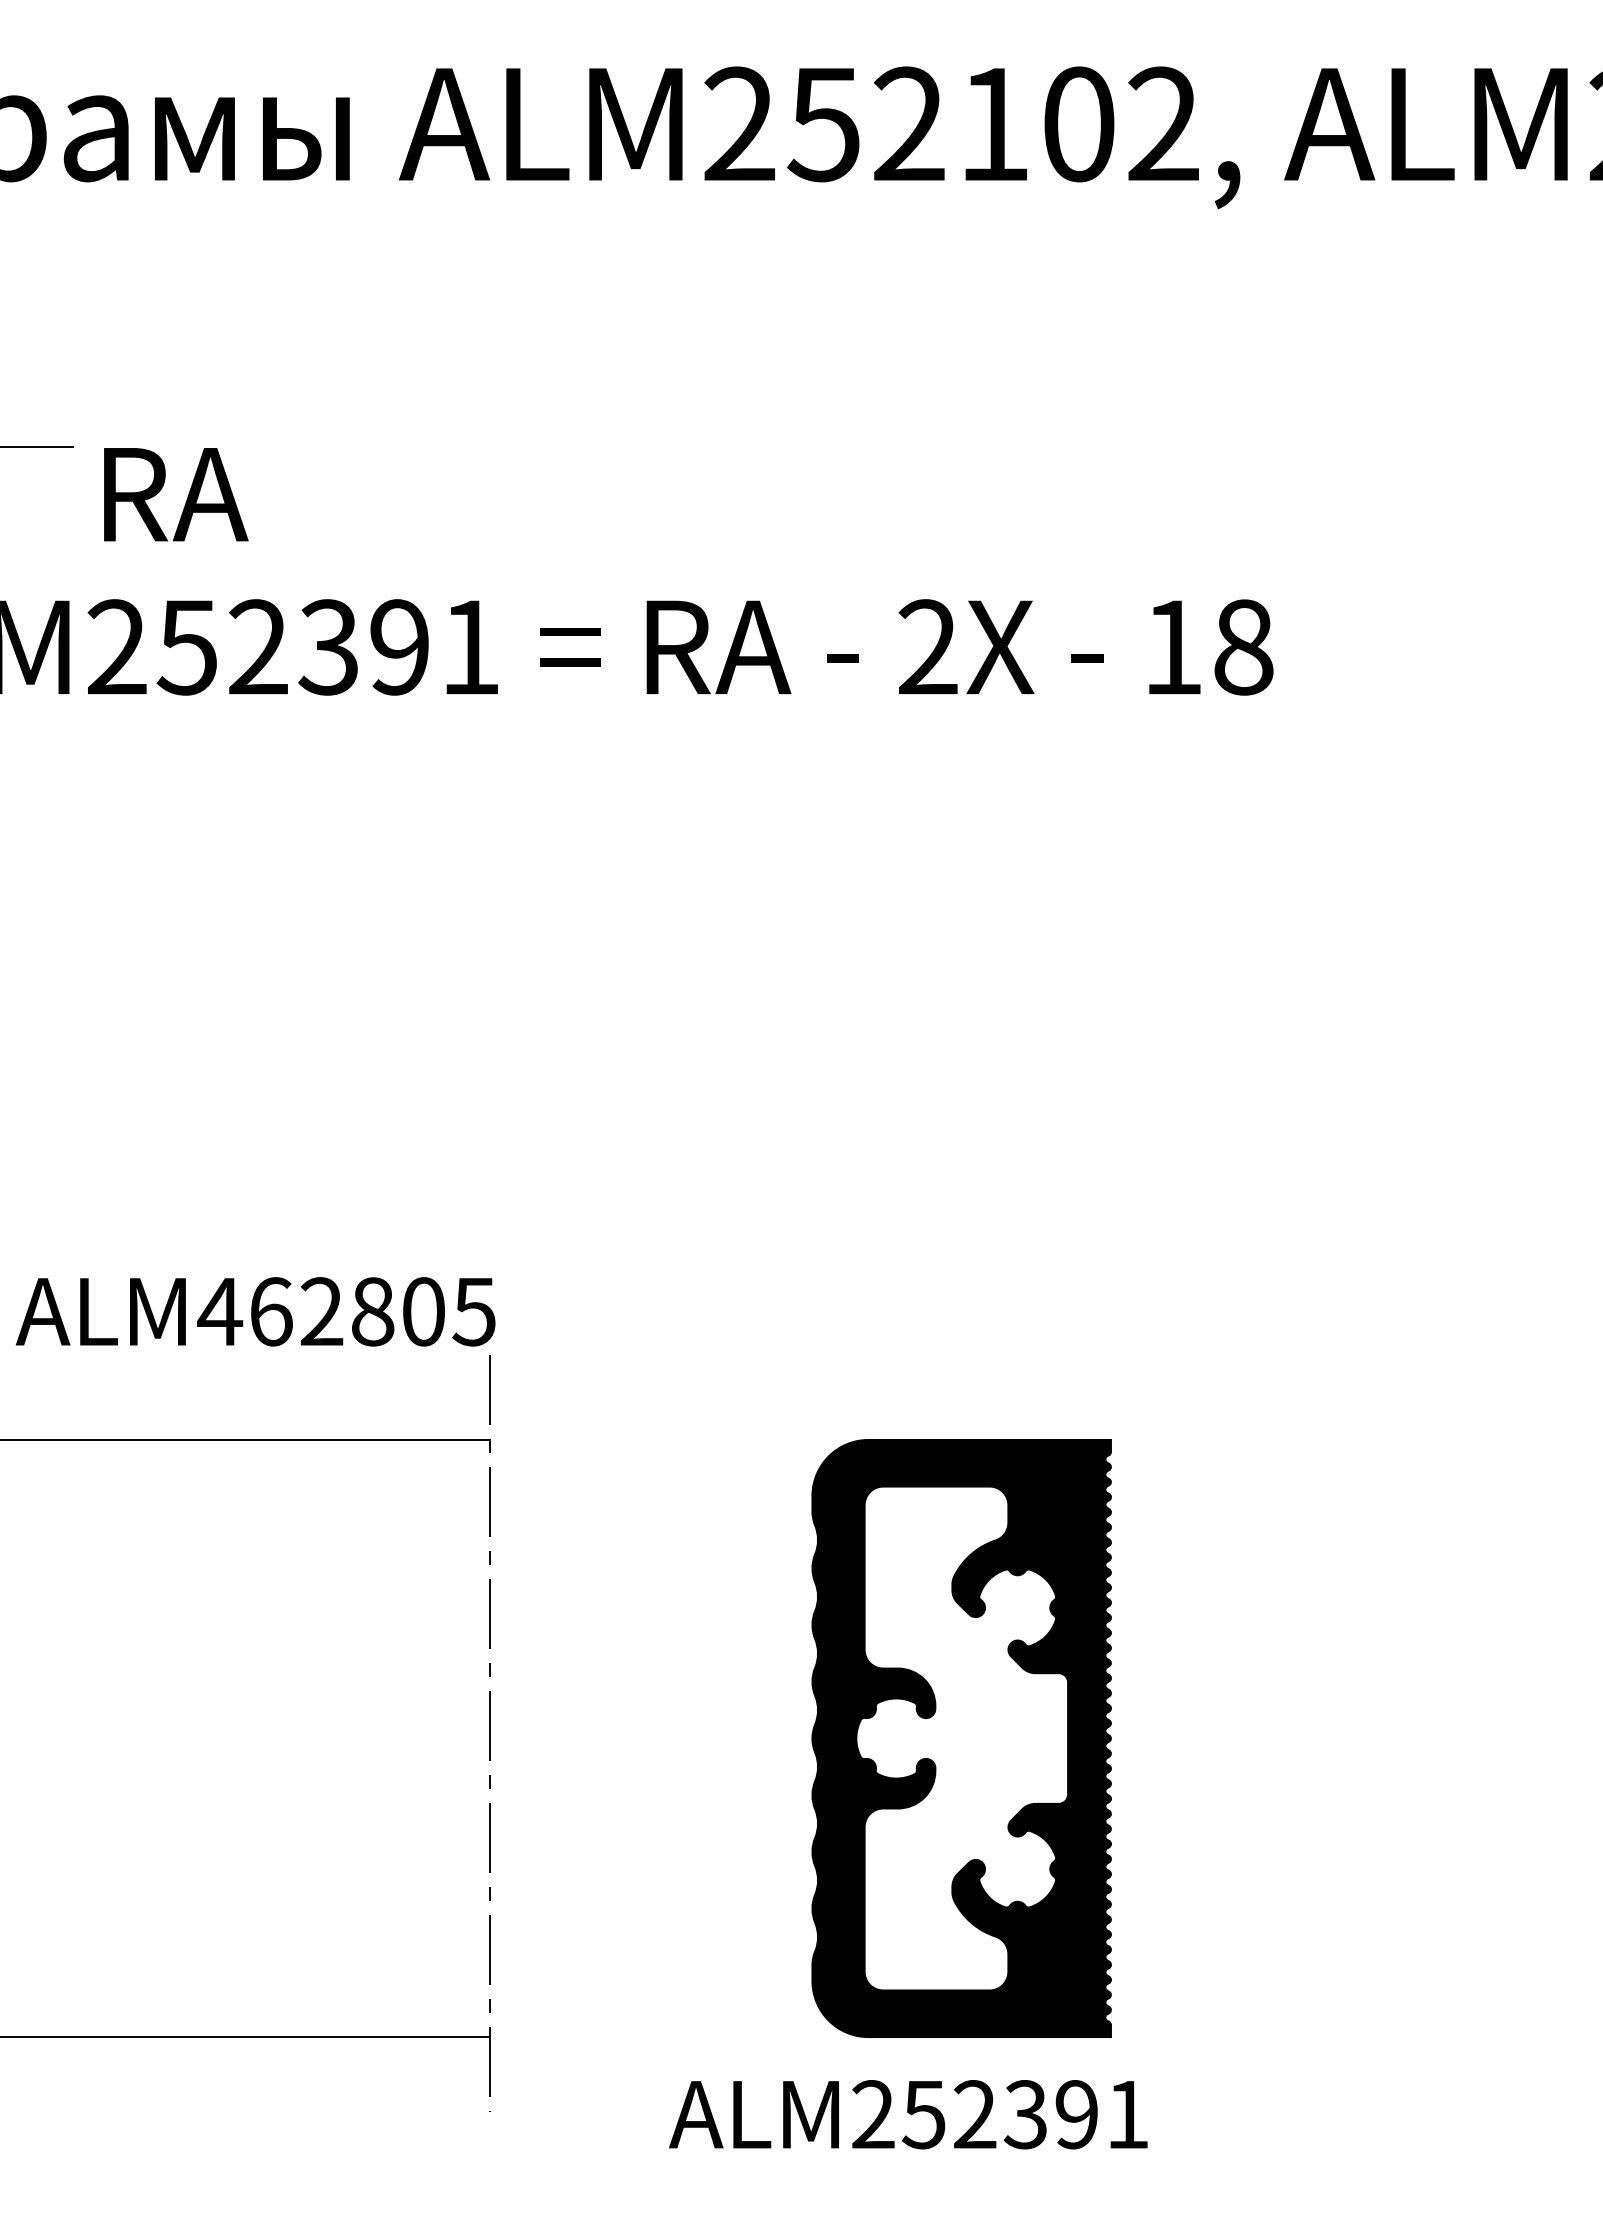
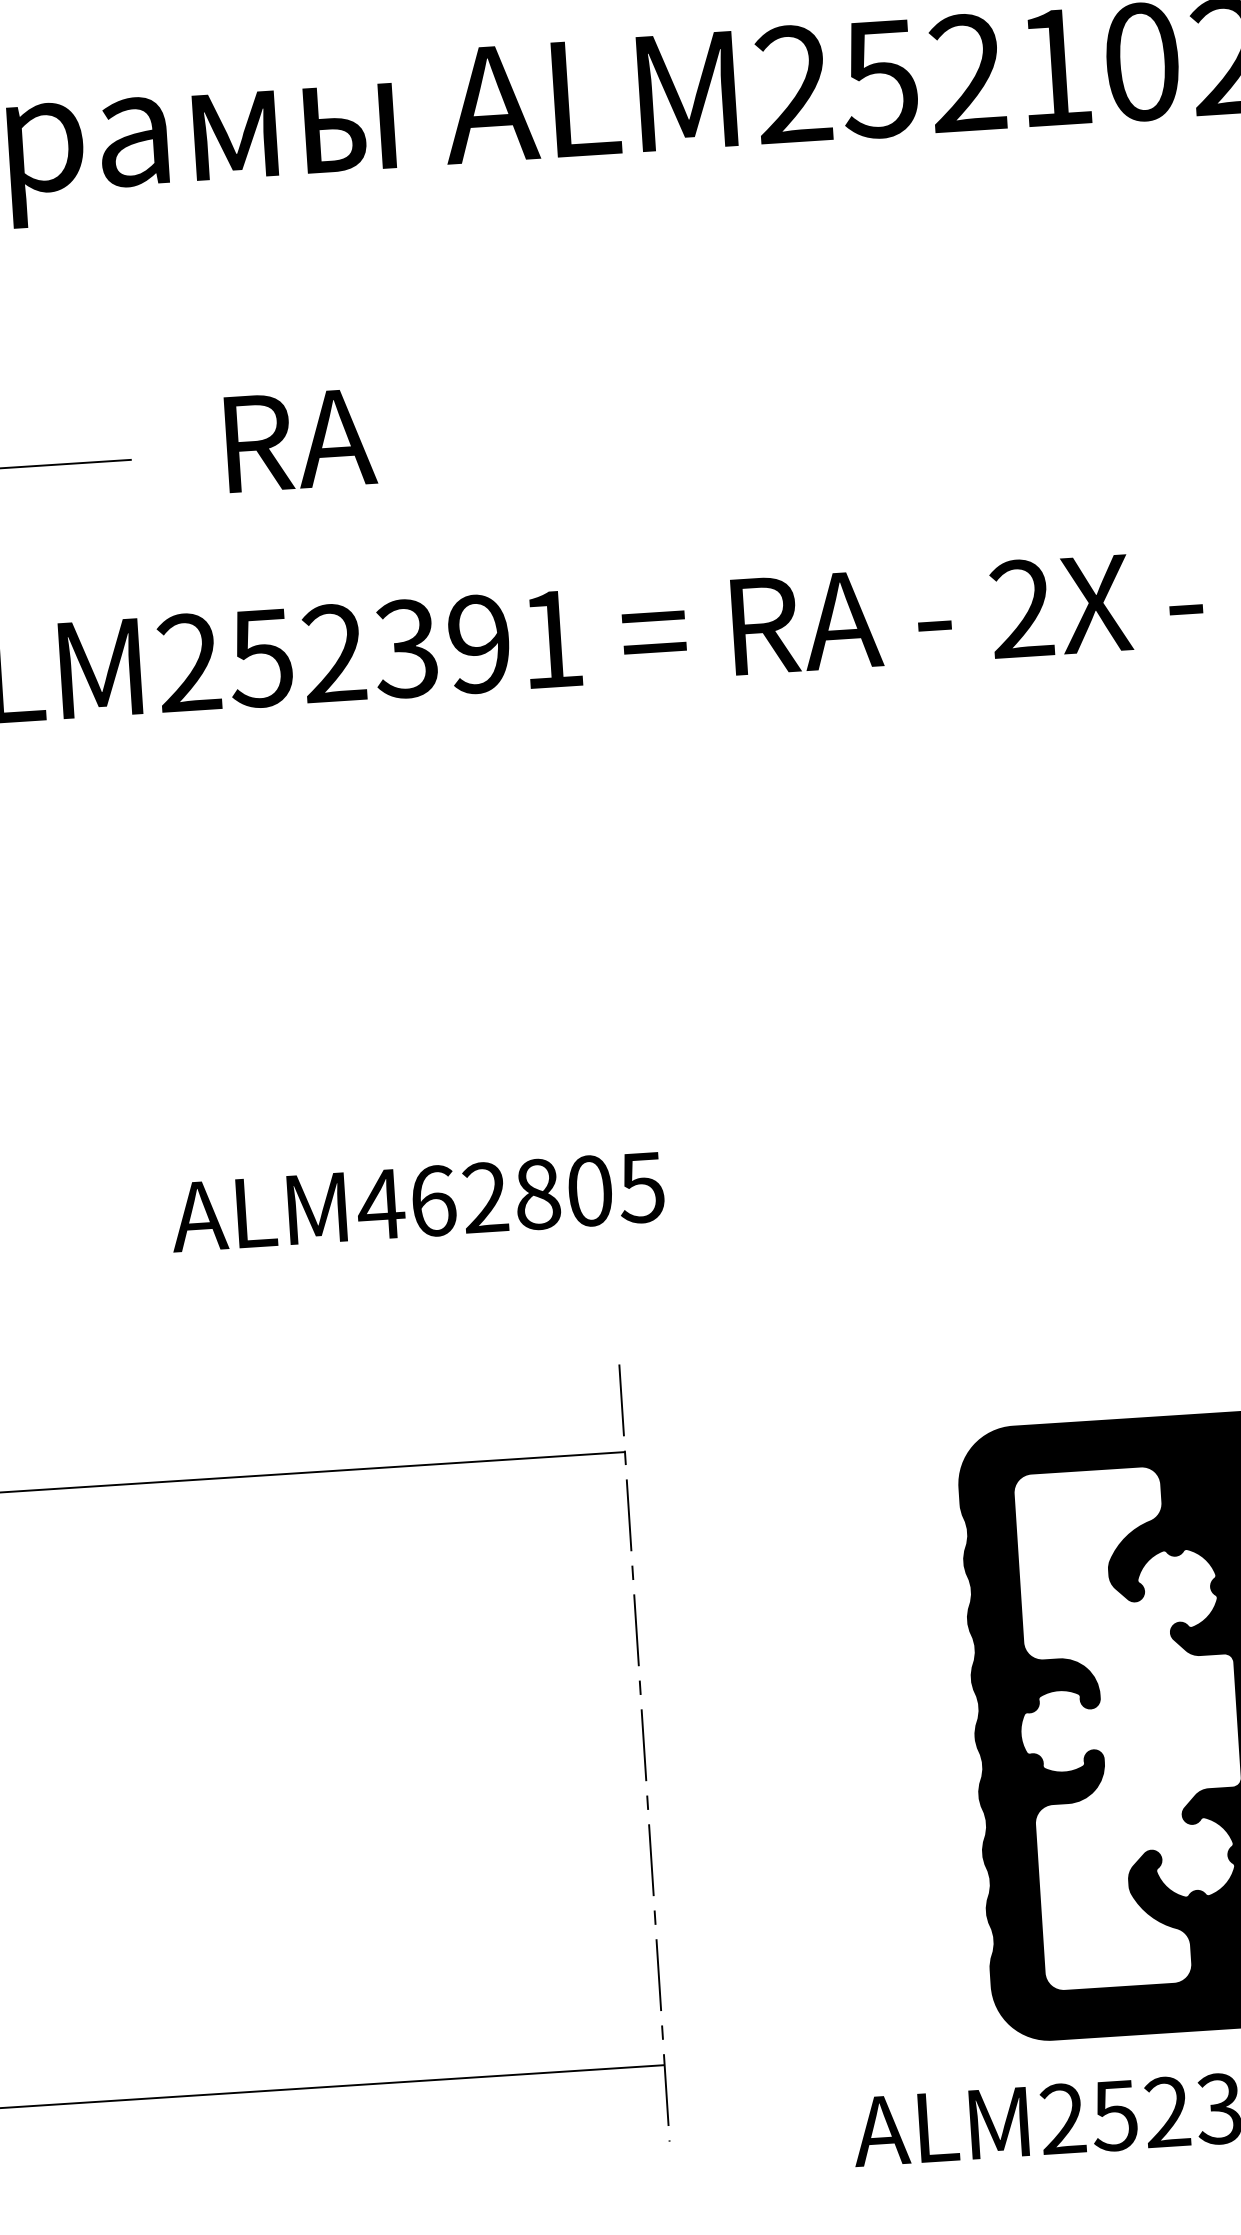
text: (176, 494) -> (301, 440), moved
text: (255, 1311) -> (417, 1201), moved

